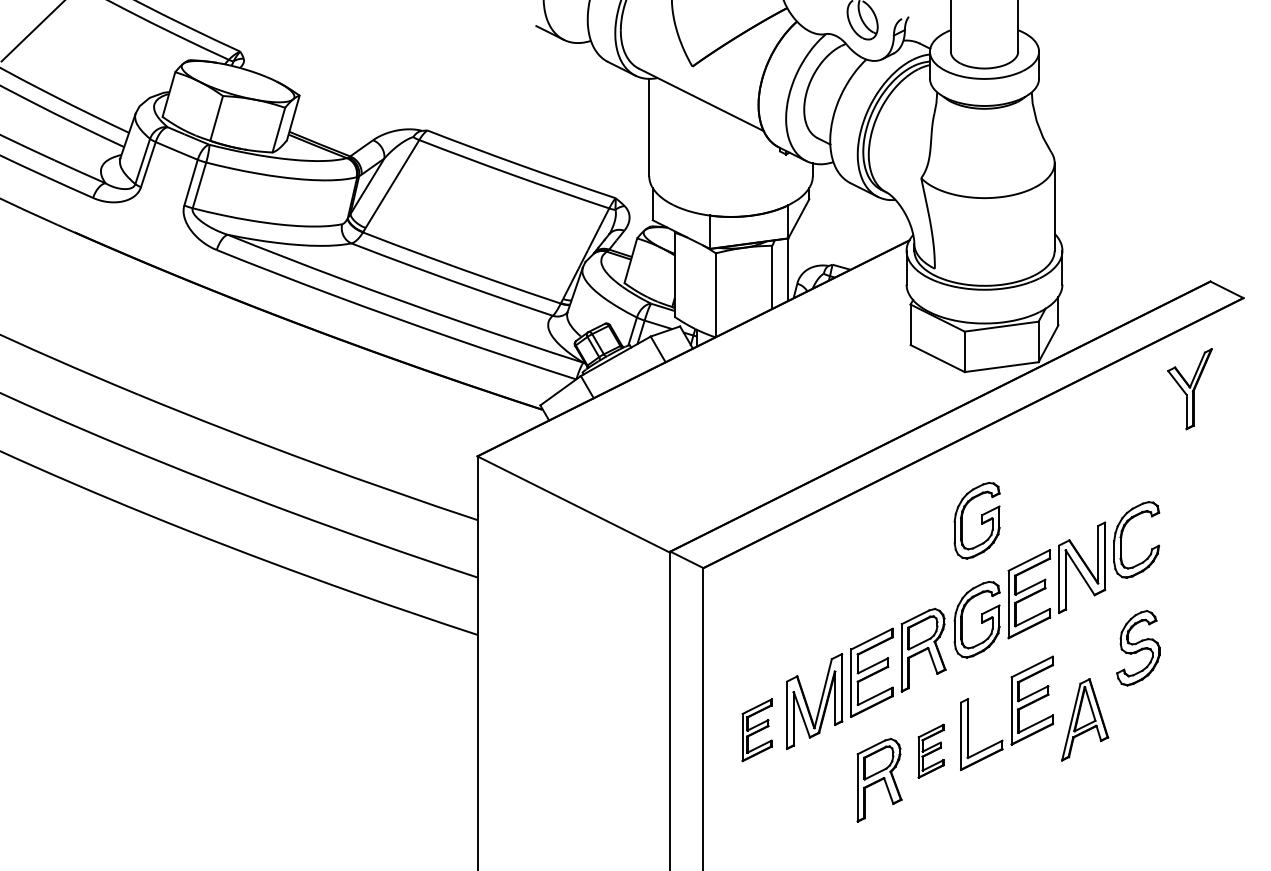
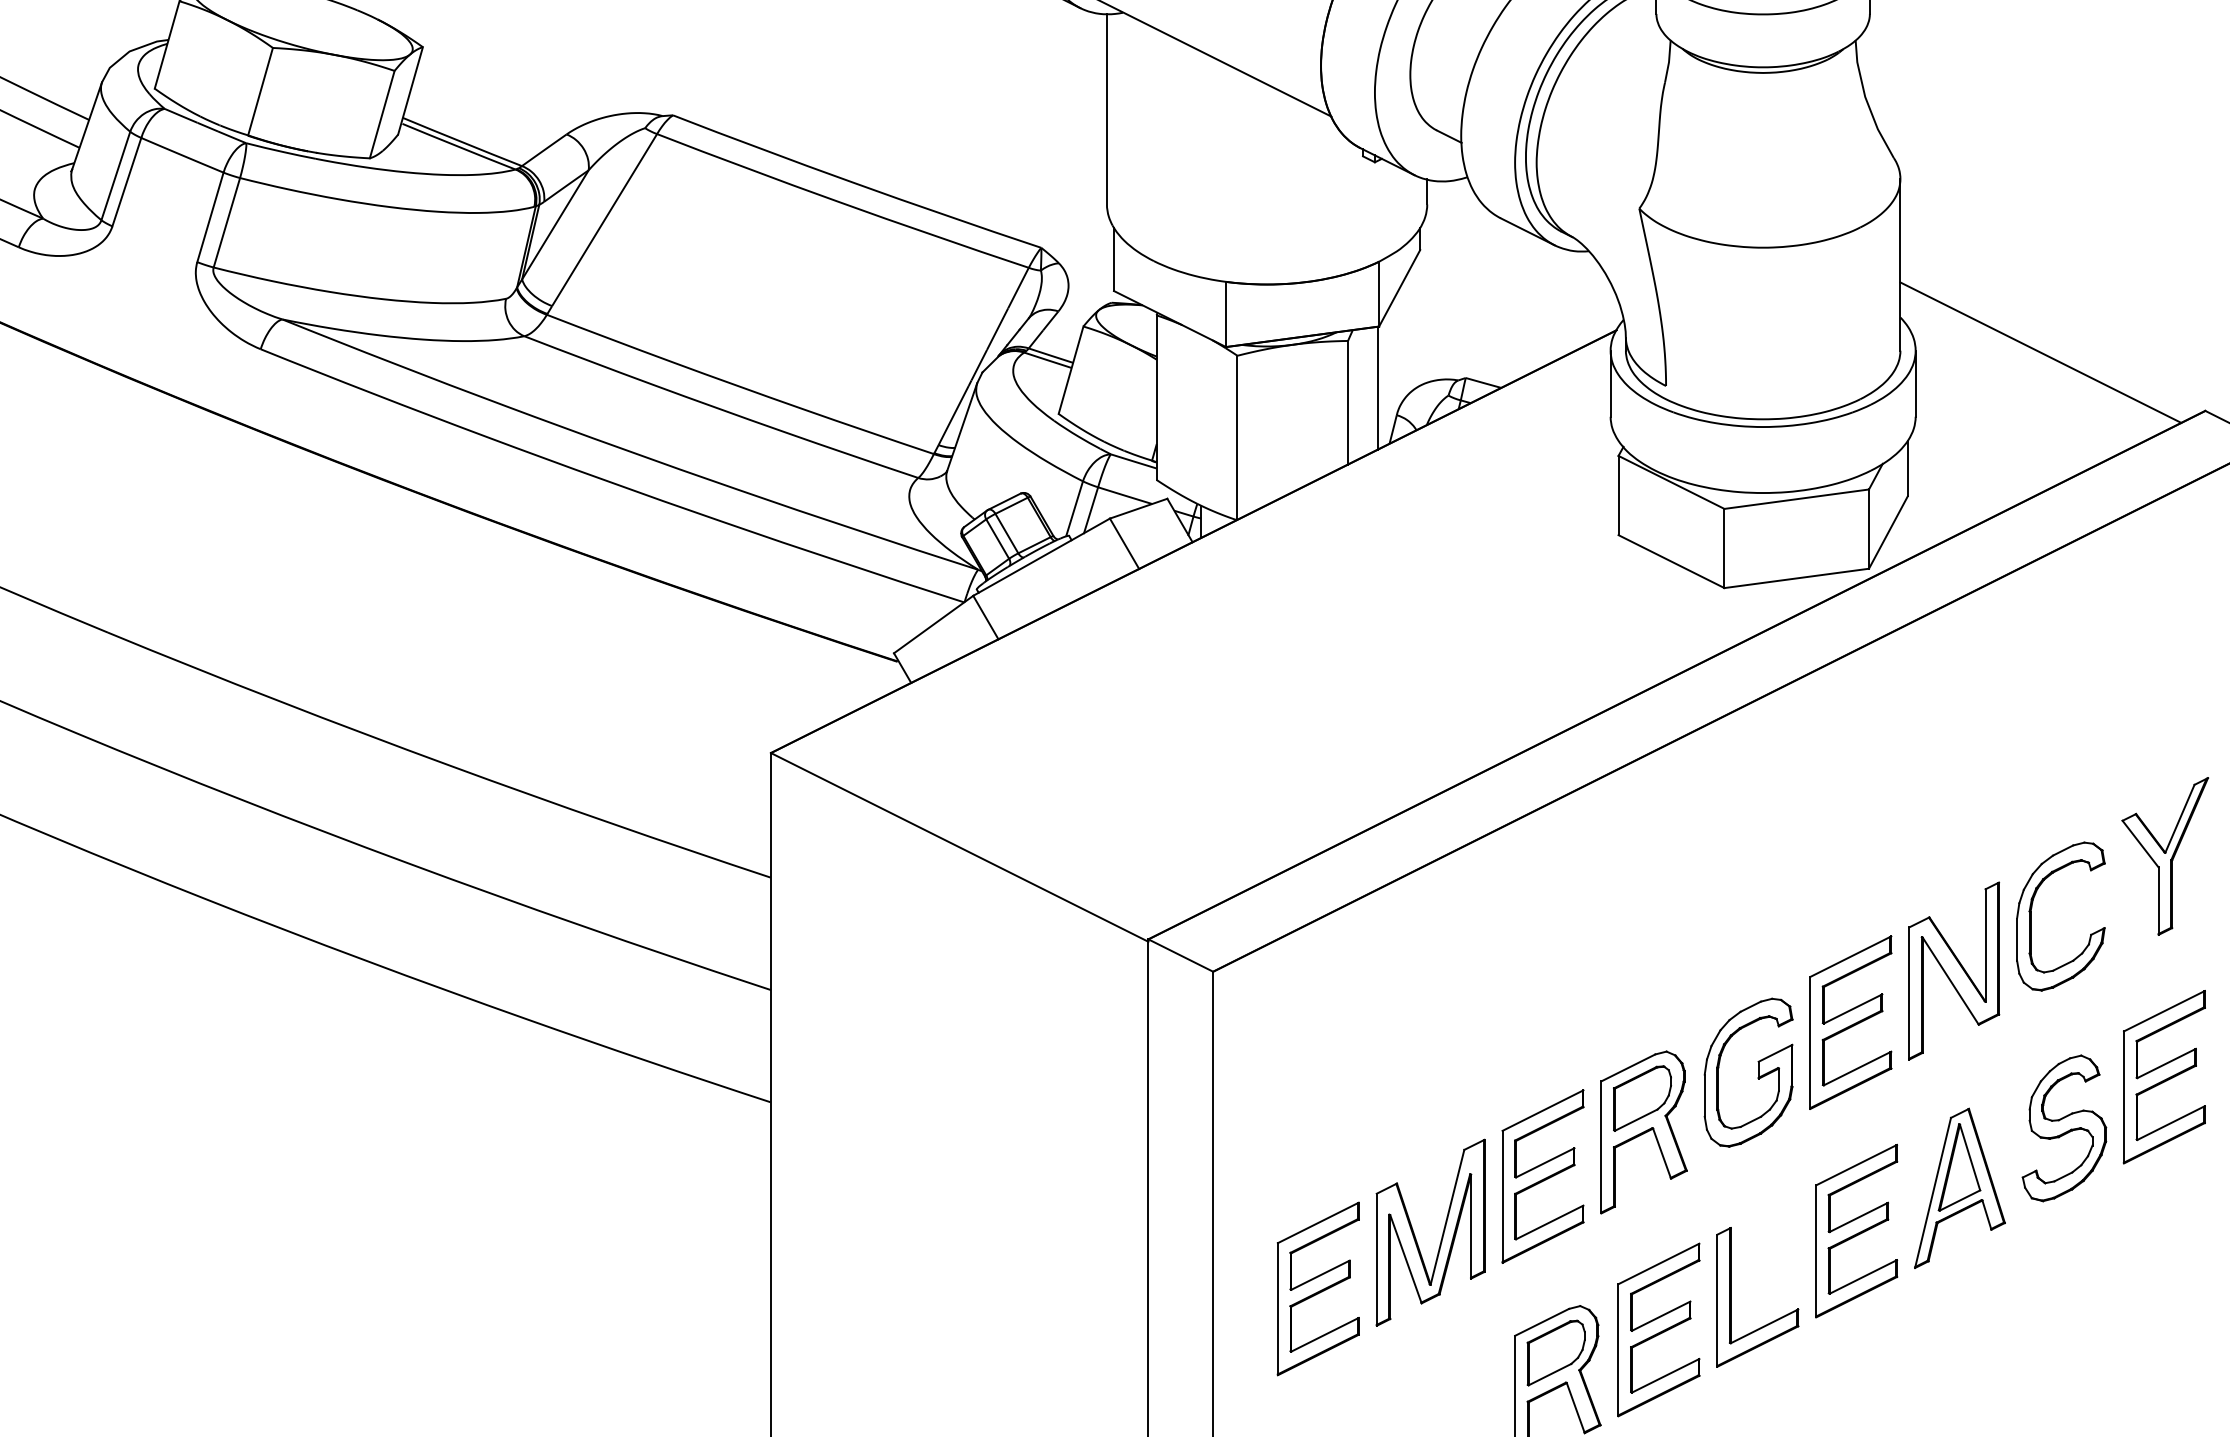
line: (1126, 251) -> (2040, 352), added
part: (1189, 389) -> (2164, 856), moved
part: (976, 520) -> (1747, 878), removed
part: (1189, 622) -> (2164, 1078), added
part: (1085, 719) -> (1960, 1187), moved
part: (756, 730) -> (1316, 1289), size x1.43
part: (930, 751) -> (1657, 1330), size x1.67

